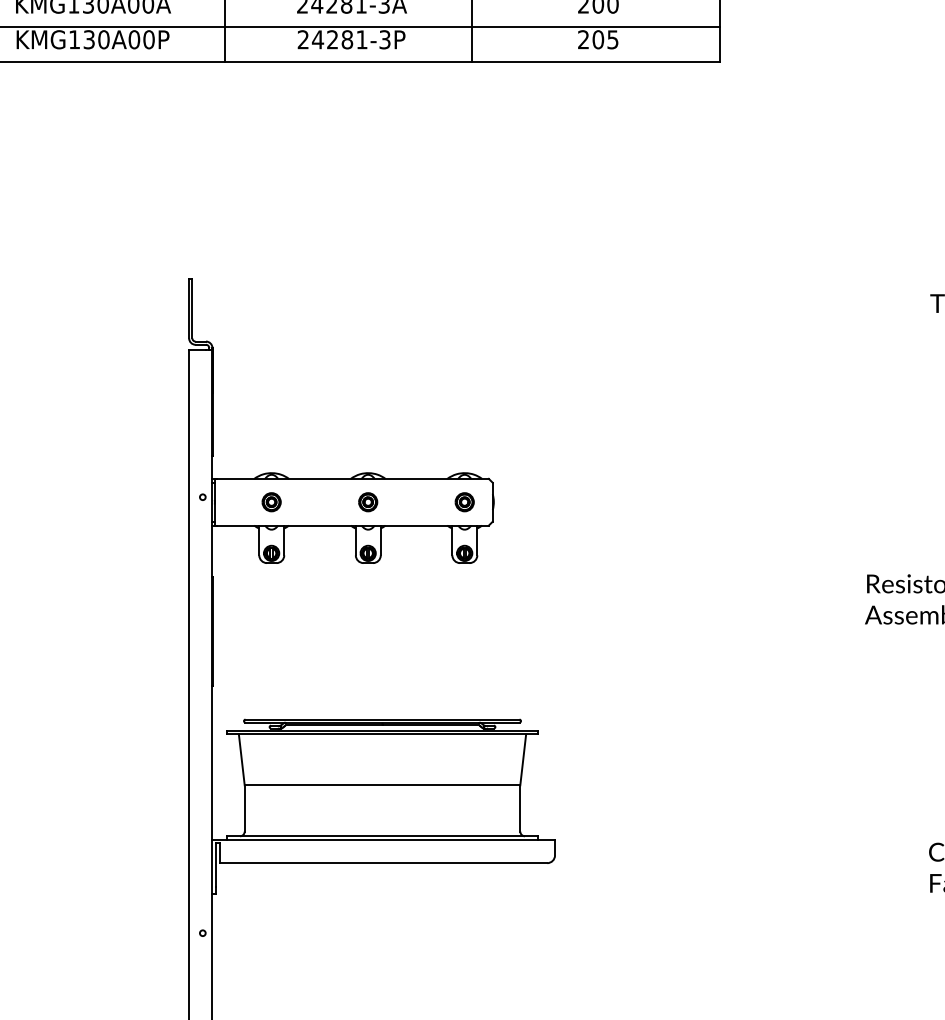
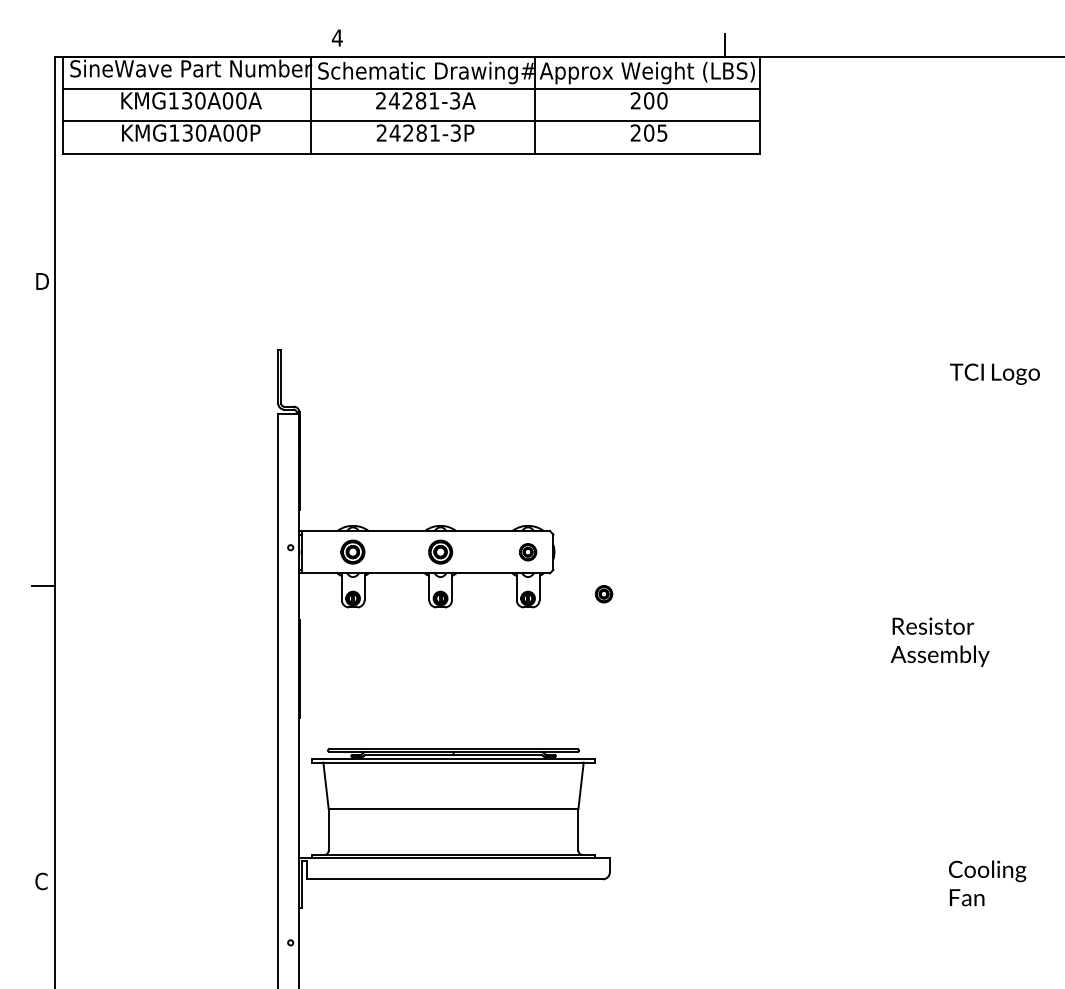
part: (272, 502) -> (353, 552), size x1.4
part: (368, 502) -> (440, 552), size x1.4
part: (549, 548) -> (604, 594), added

